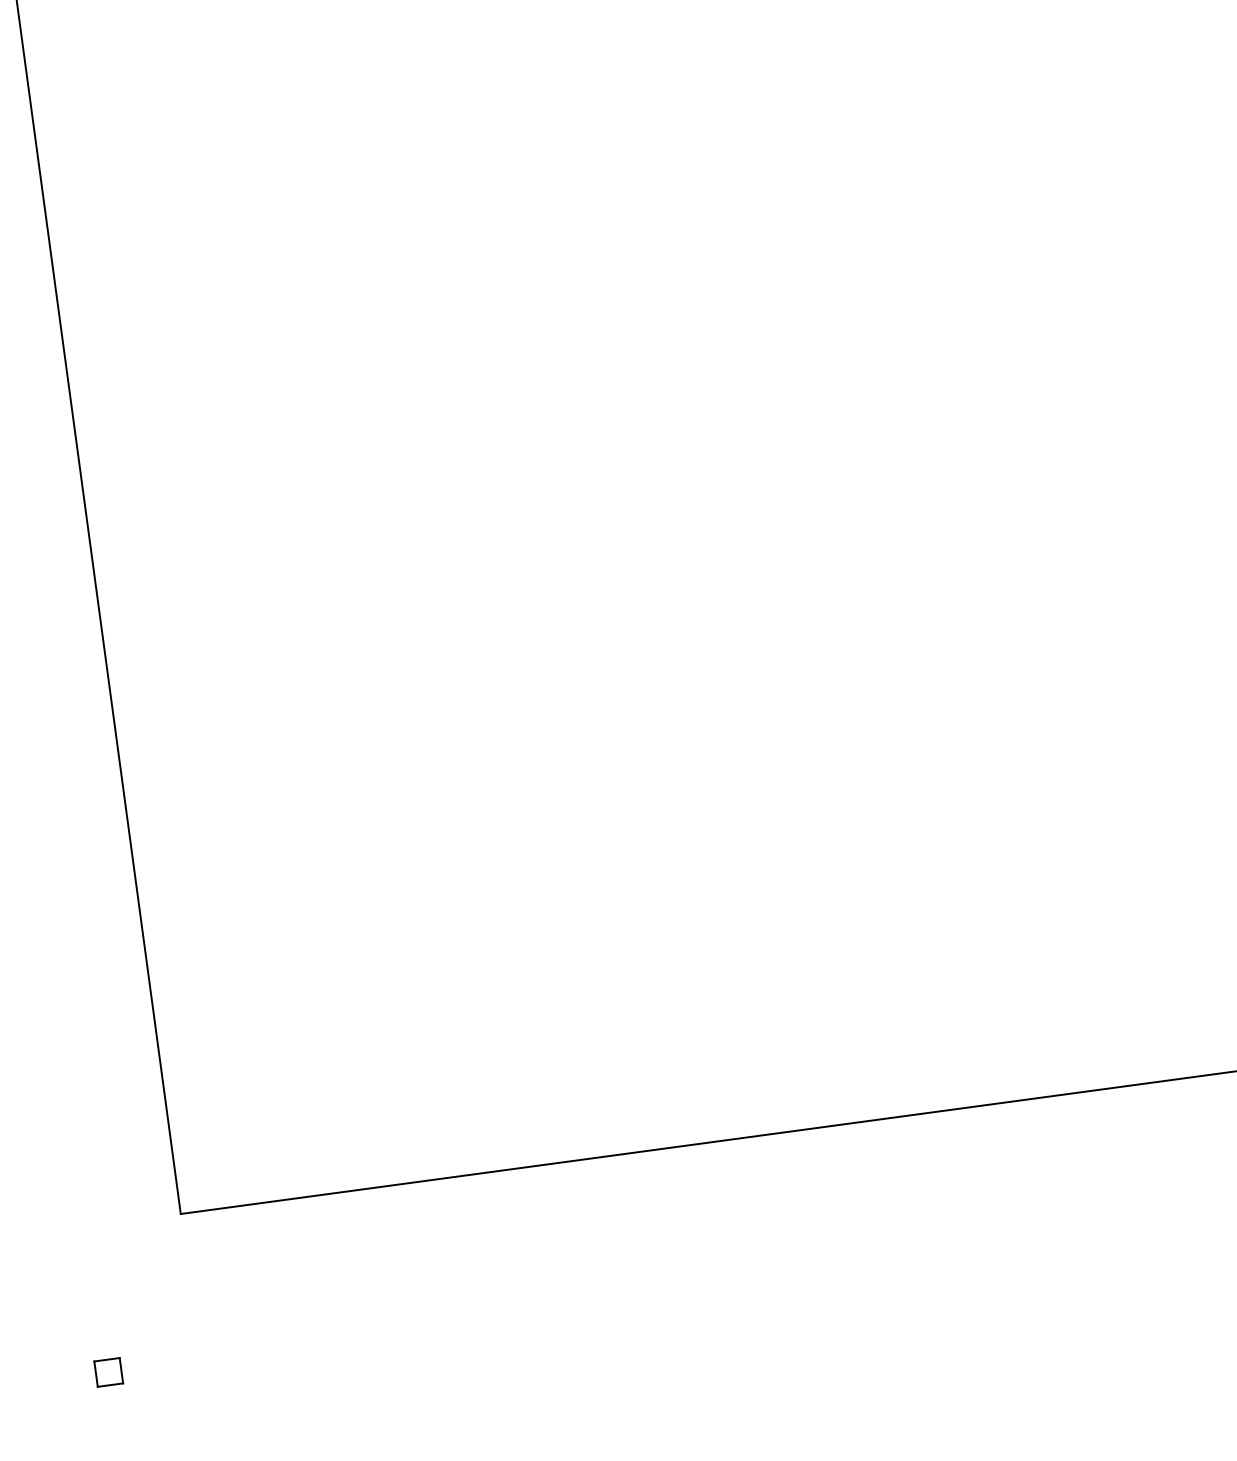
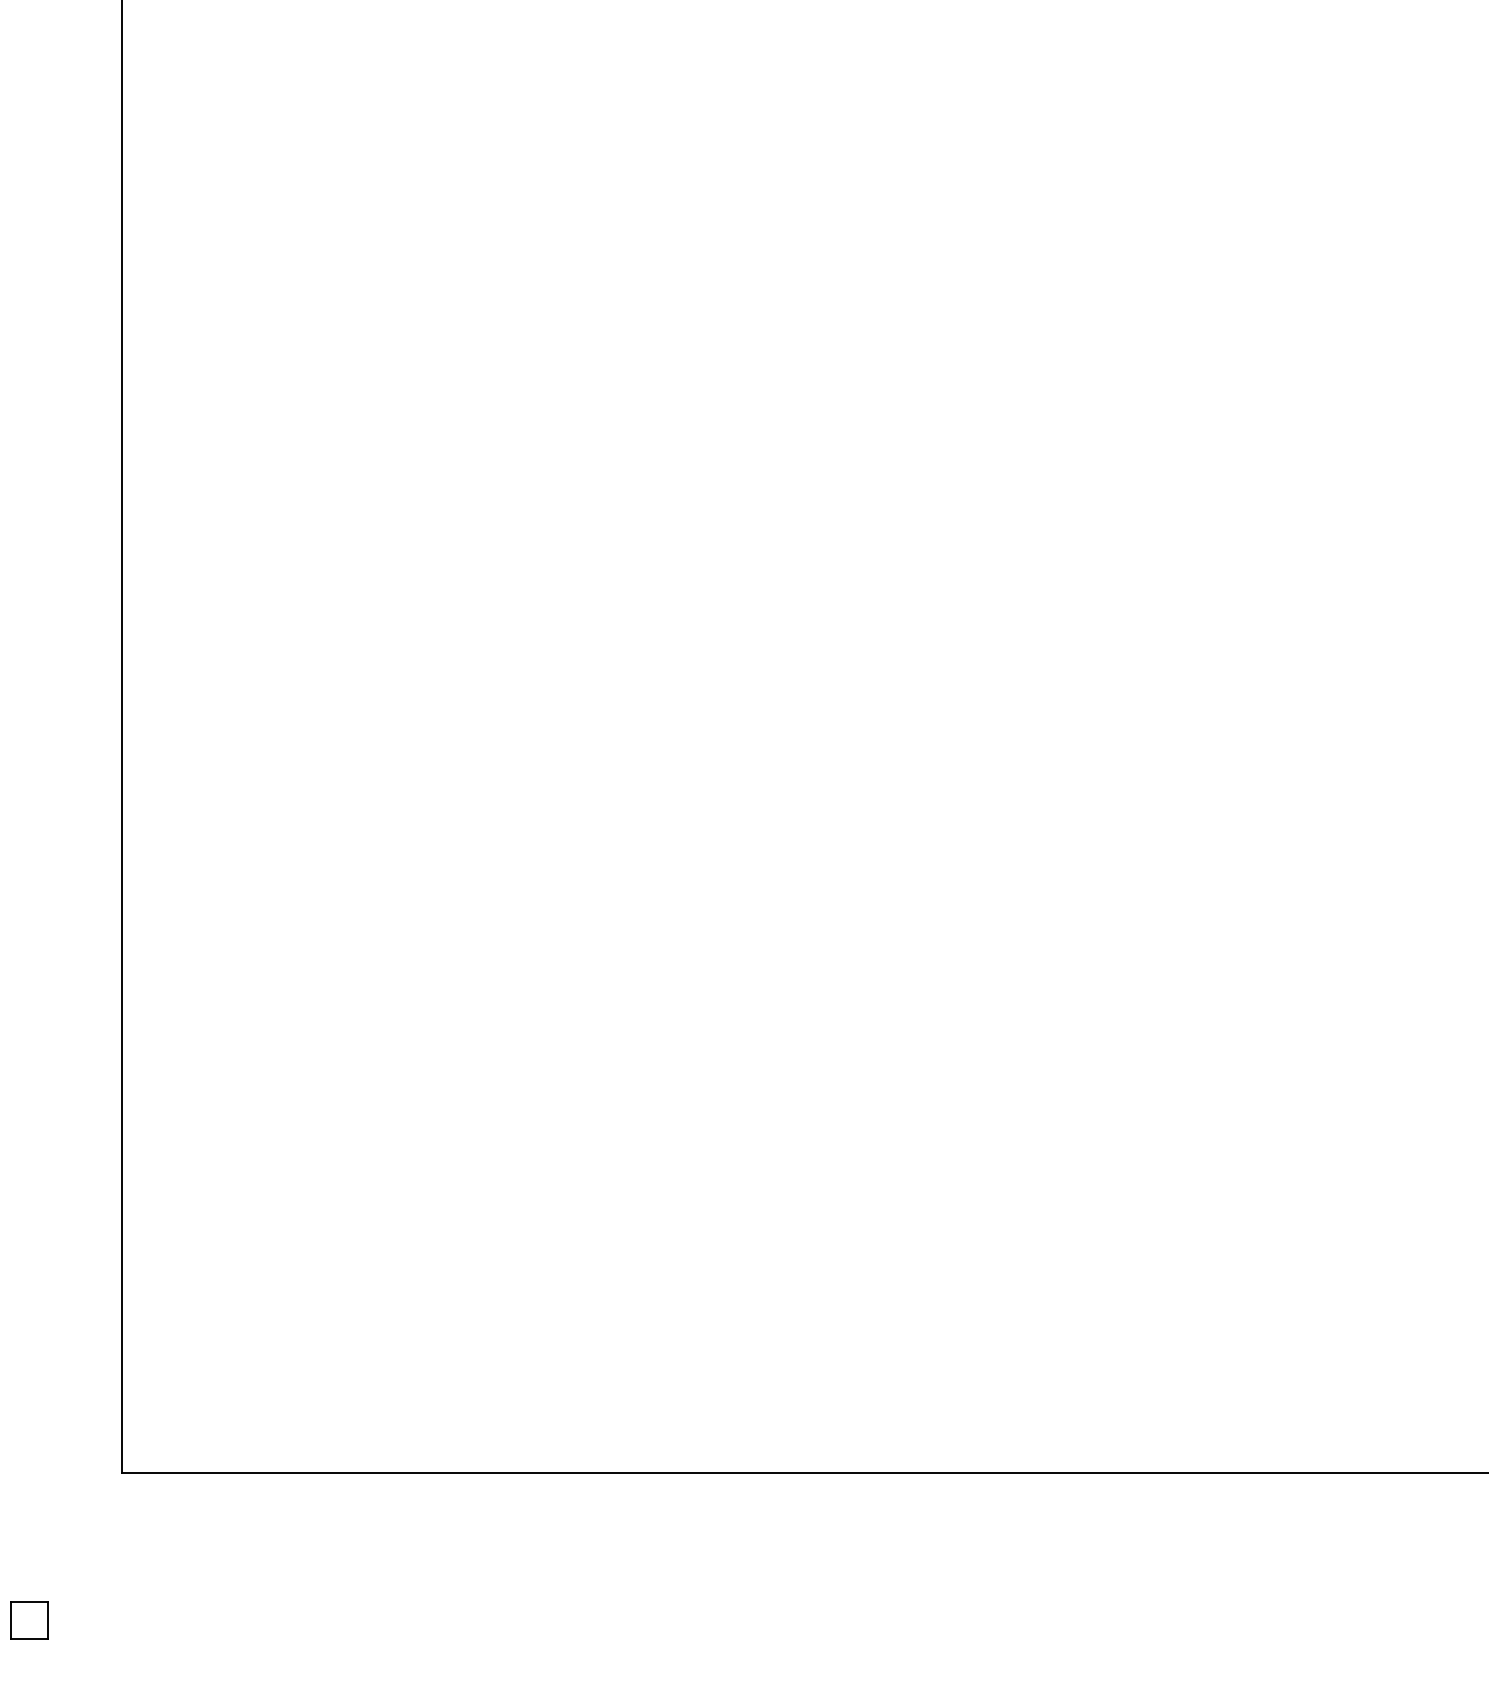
part: (108, 1372) -> (29, 1620), size x1.43

